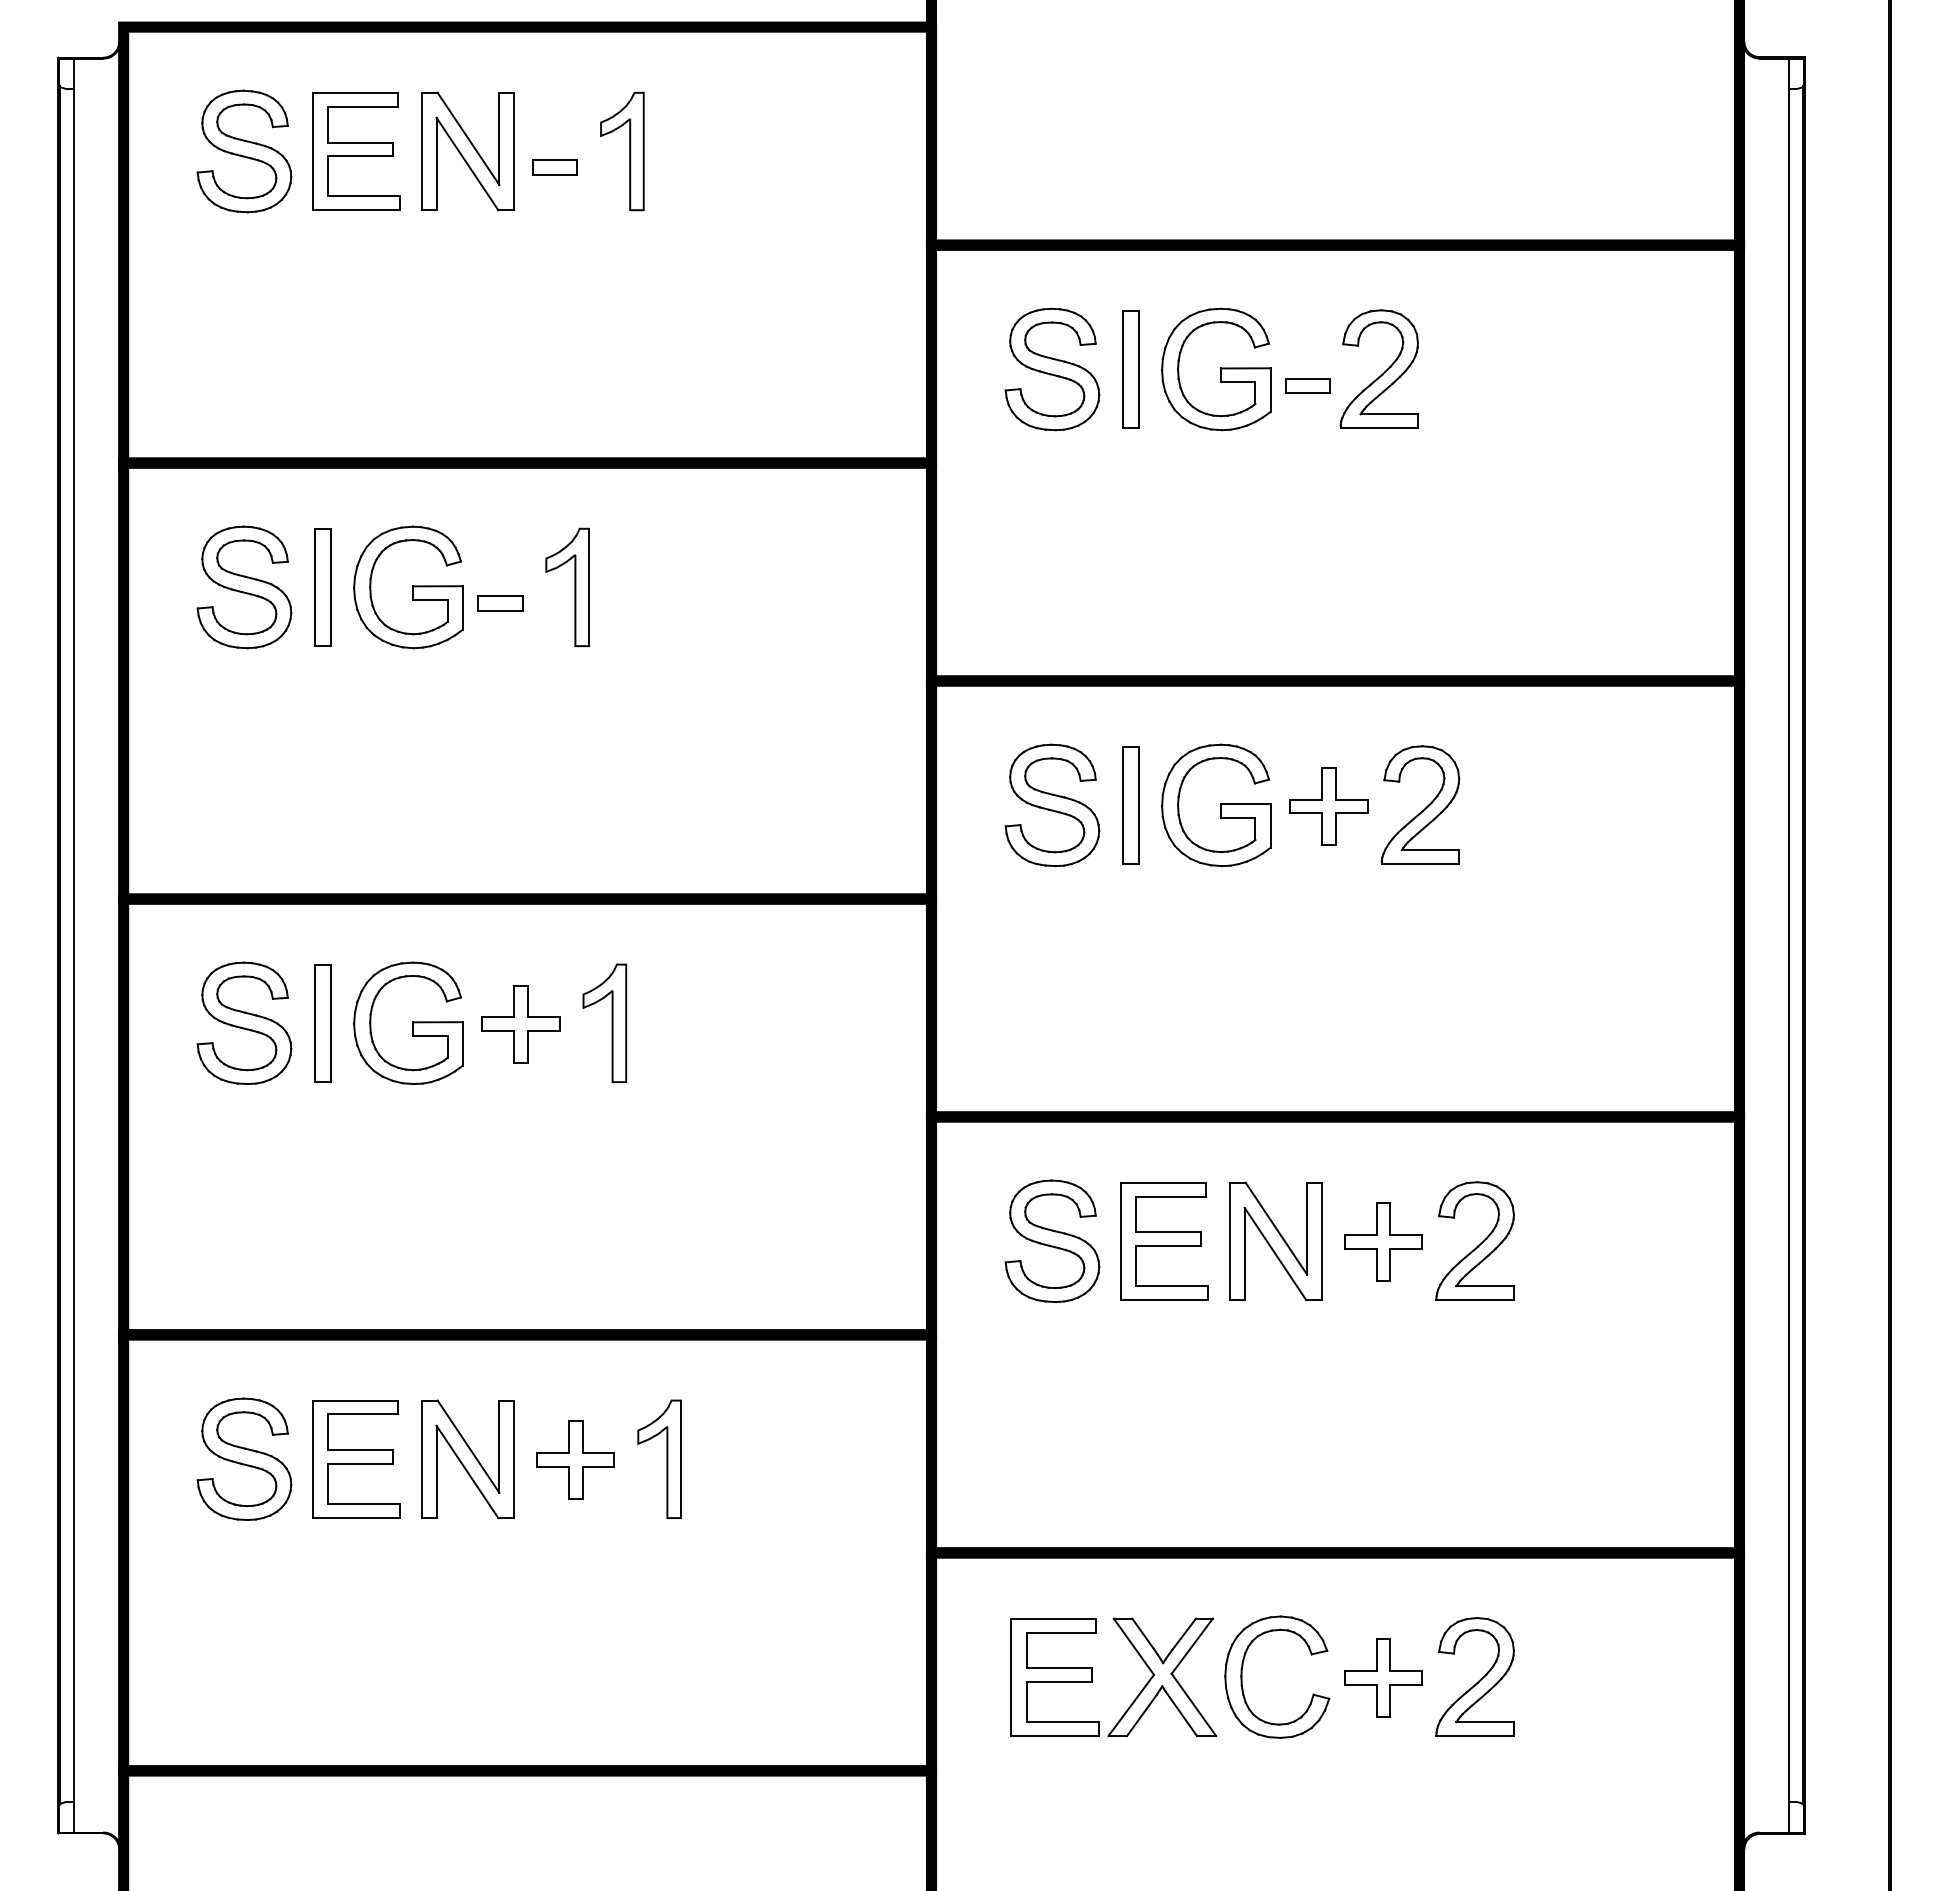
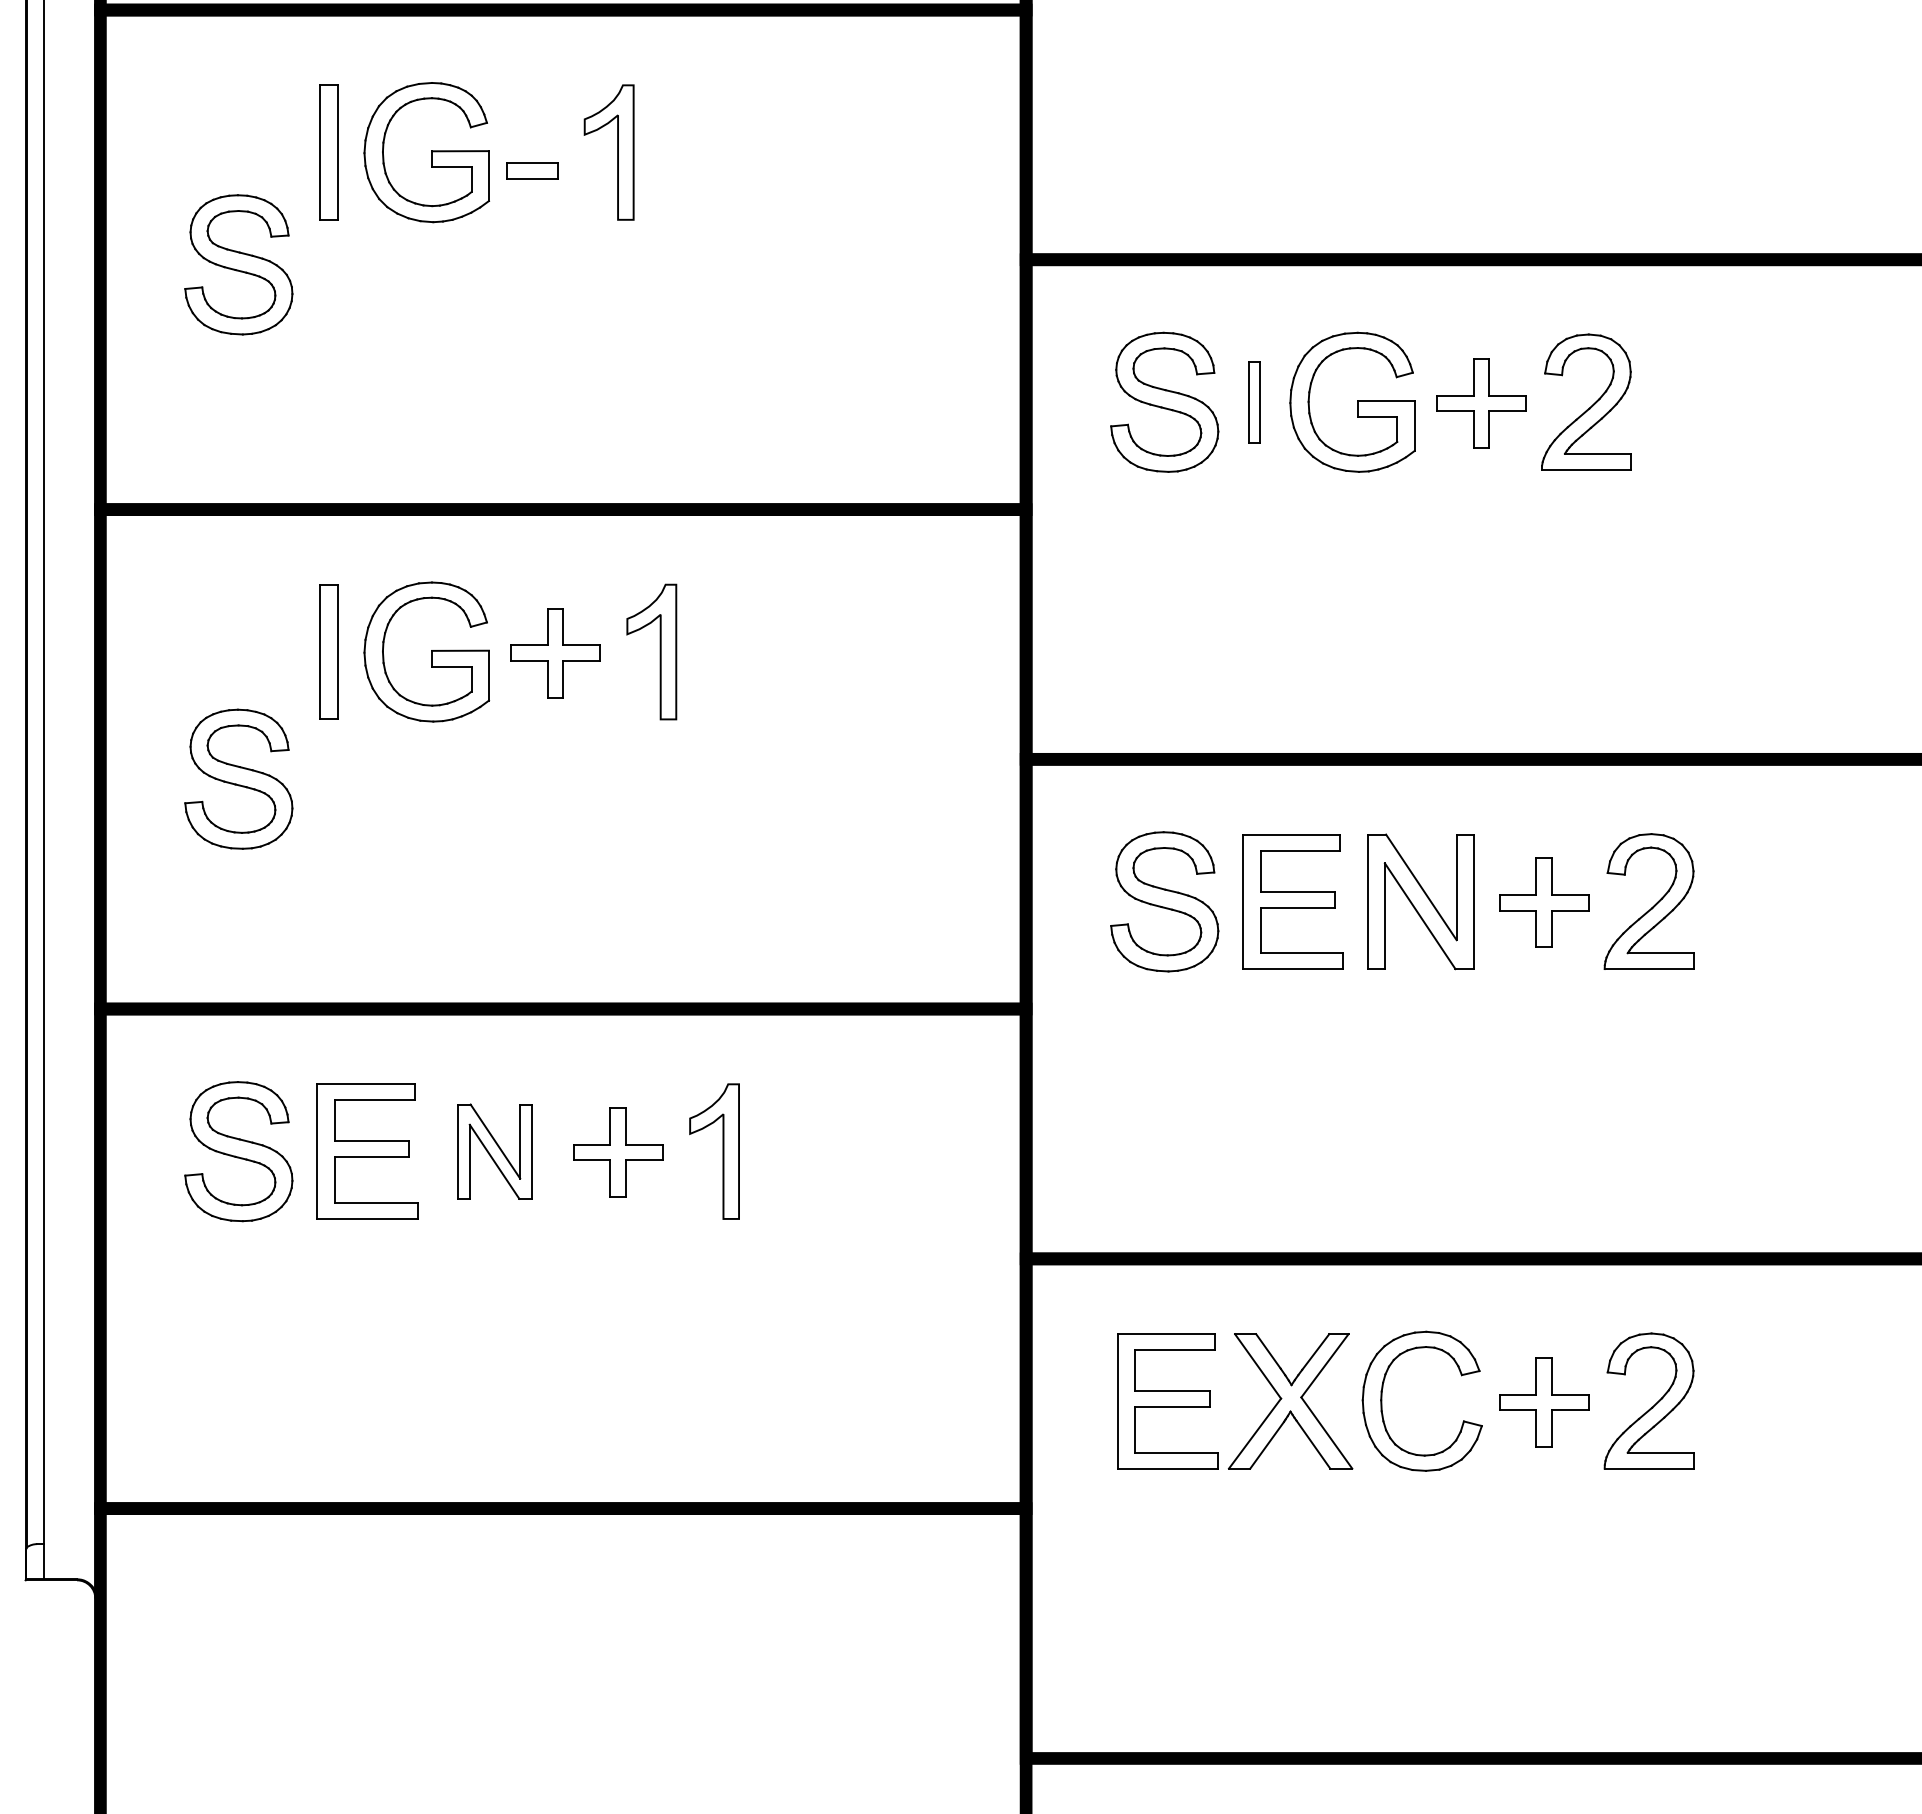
part: (244, 587) -> (238, 264), moved
part: (1130, 805) -> (1254, 402), size x0.6
part: (244, 1022) -> (238, 778), moved
part: (467, 1459) -> (494, 1151), size x0.7

